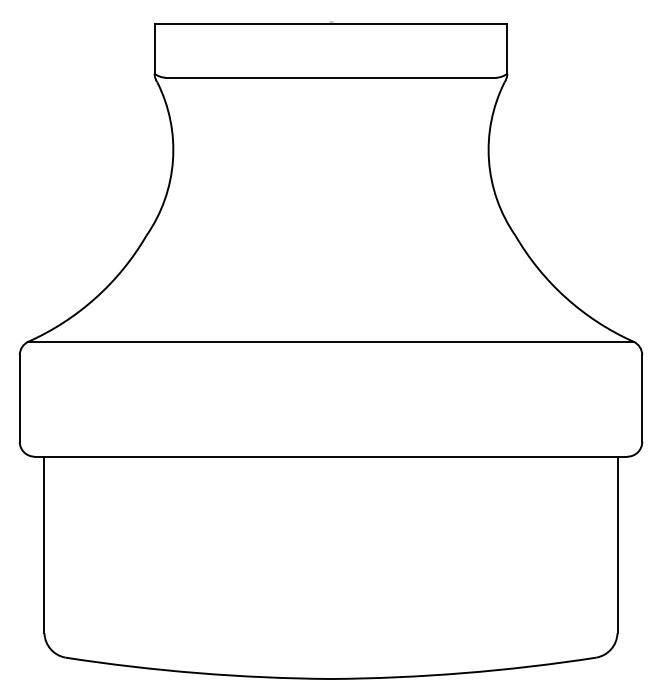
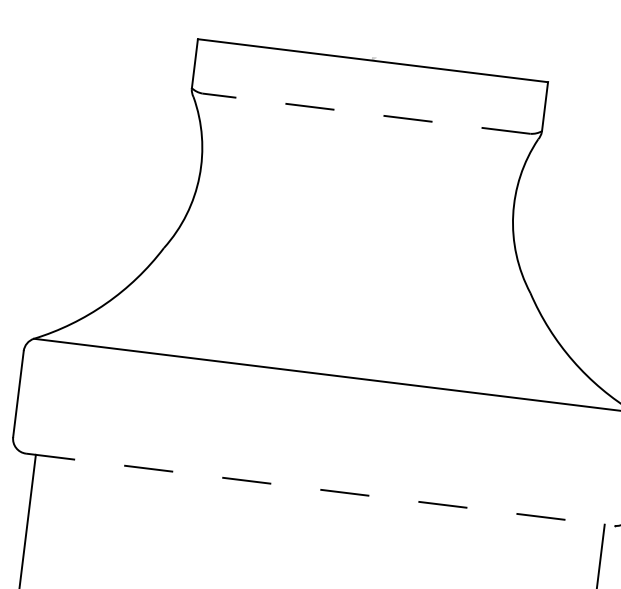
line: (330, 77) -> (366, 113), solid -> dashed
line: (331, 456) -> (320, 489), solid -> dashed

